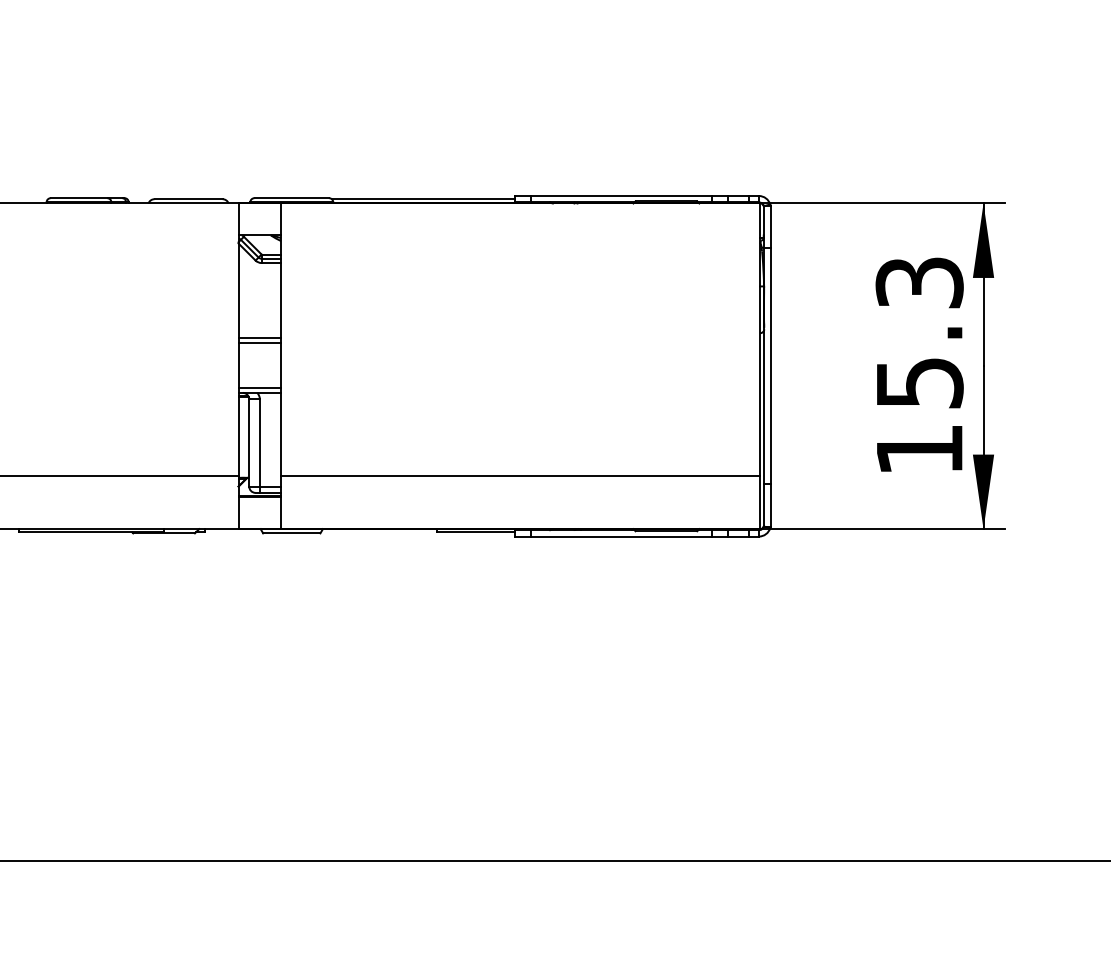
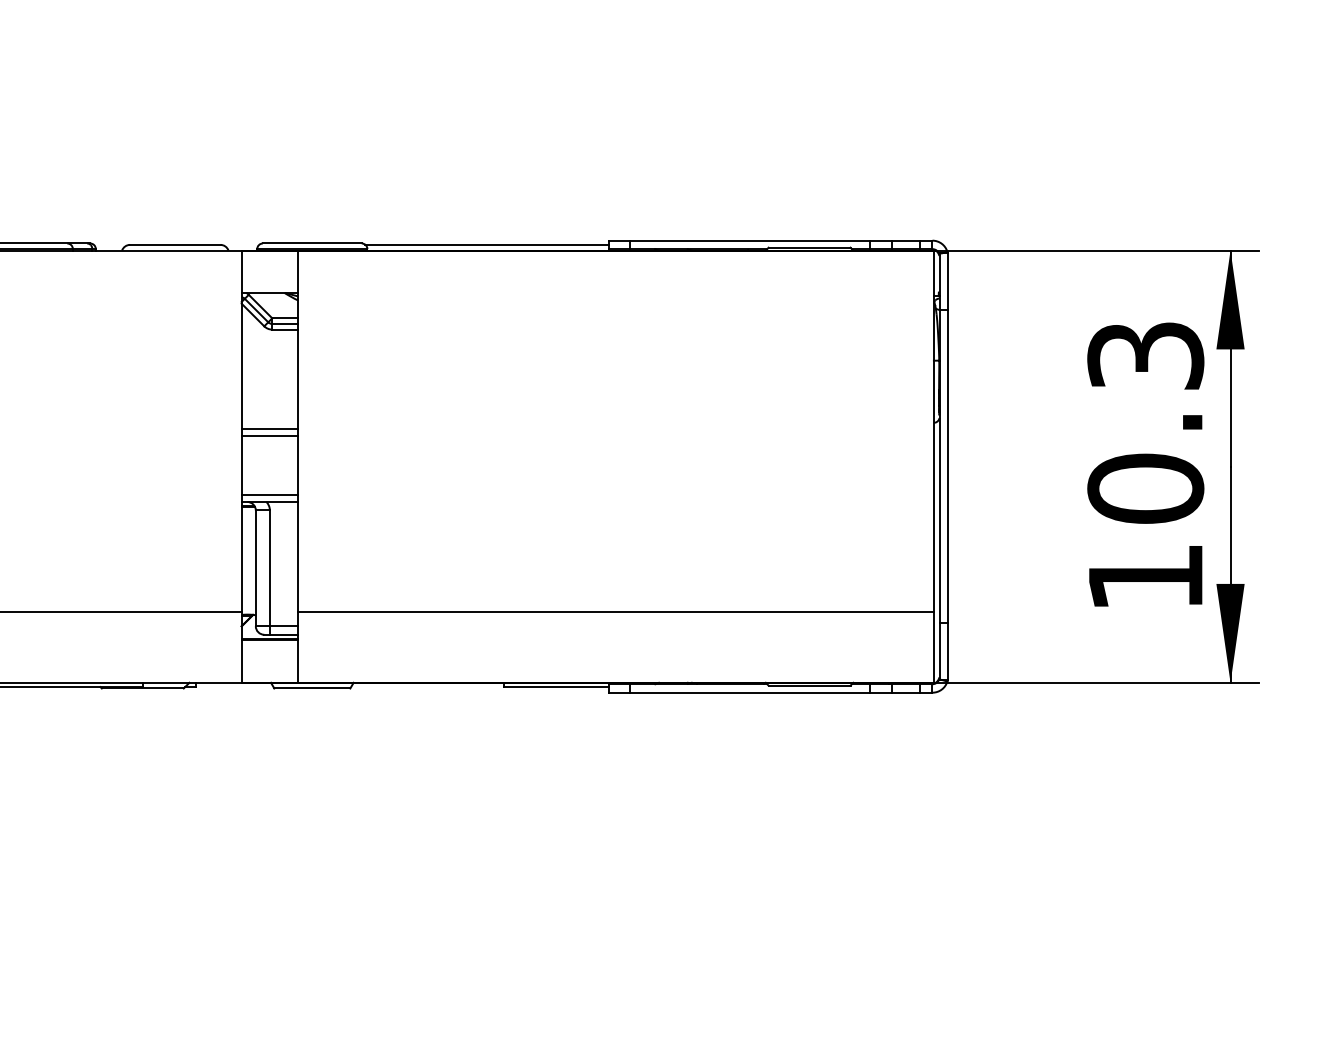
text: (919, 382) -> (1145, 488), 15.3 -> 10.3

